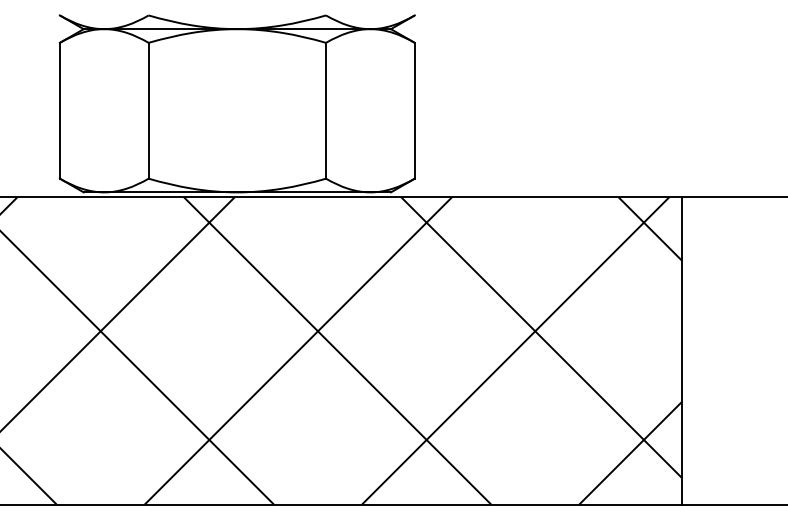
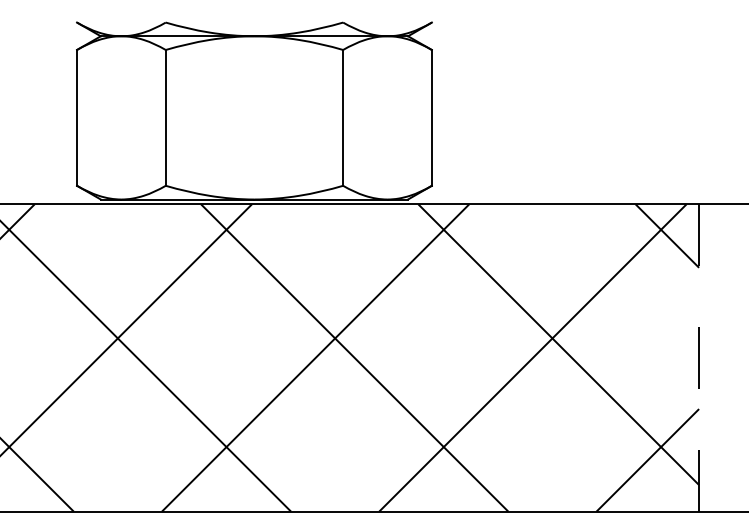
line: (681, 350) -> (698, 357), solid -> dashed

